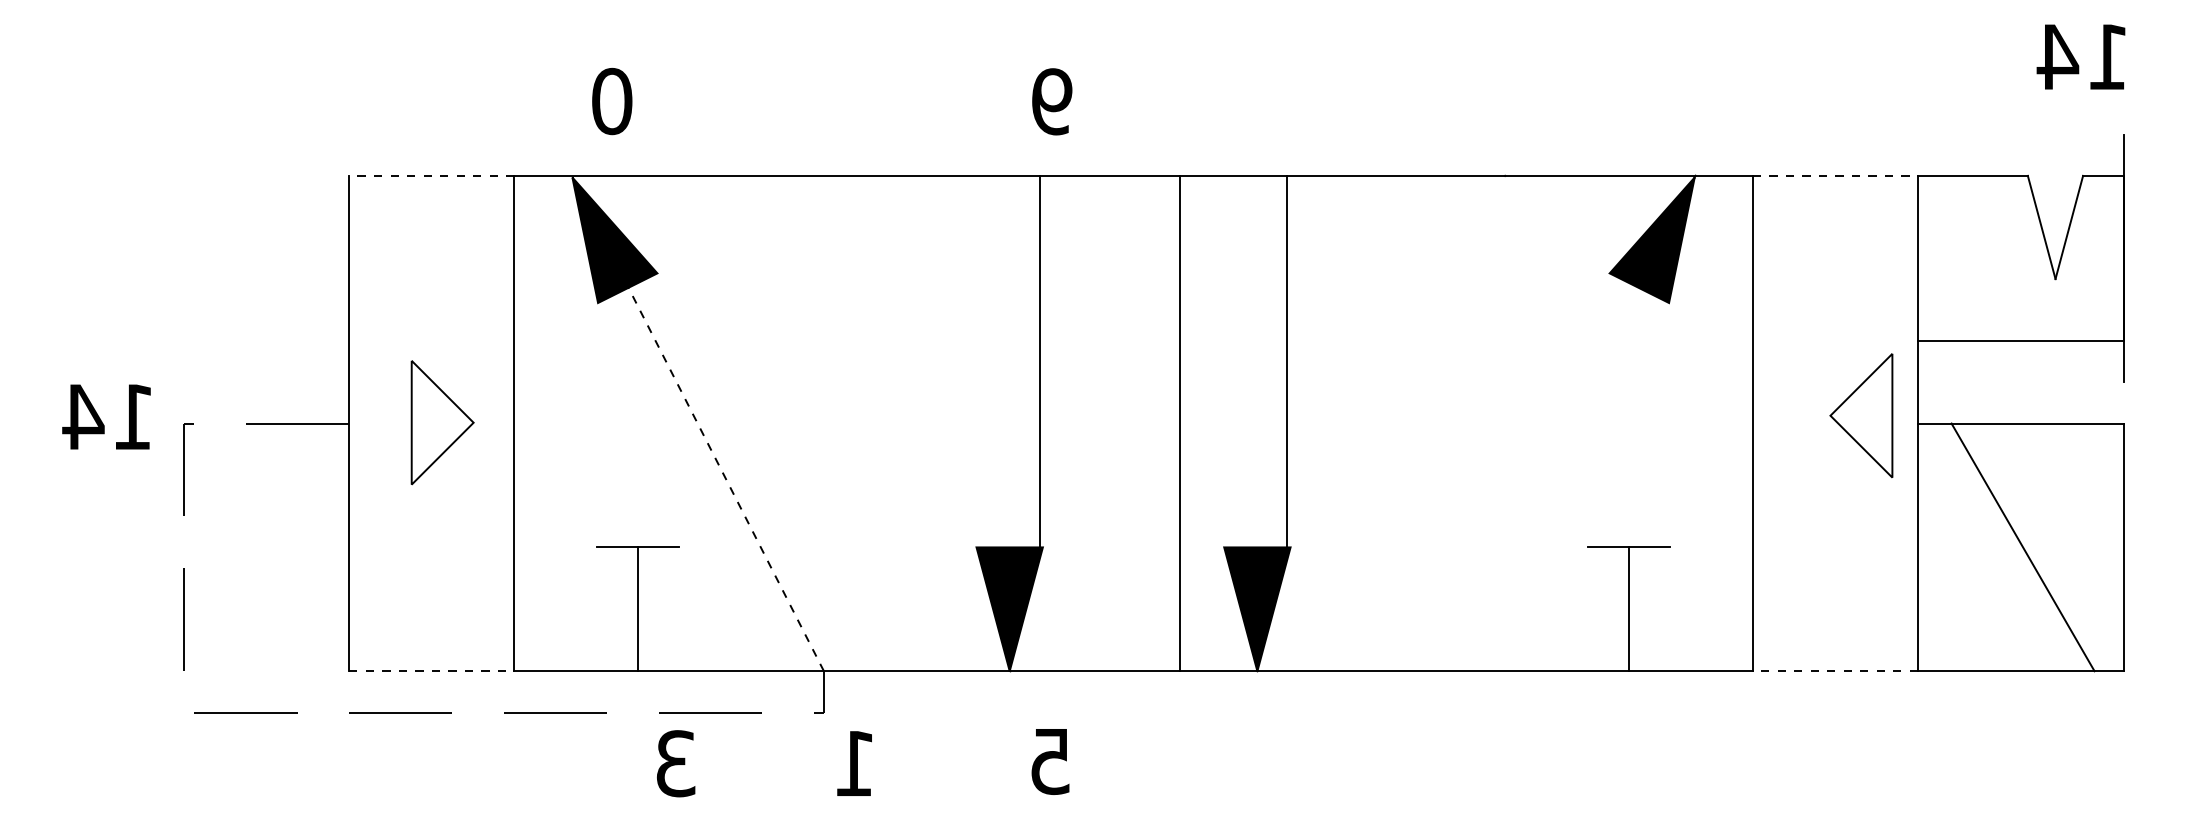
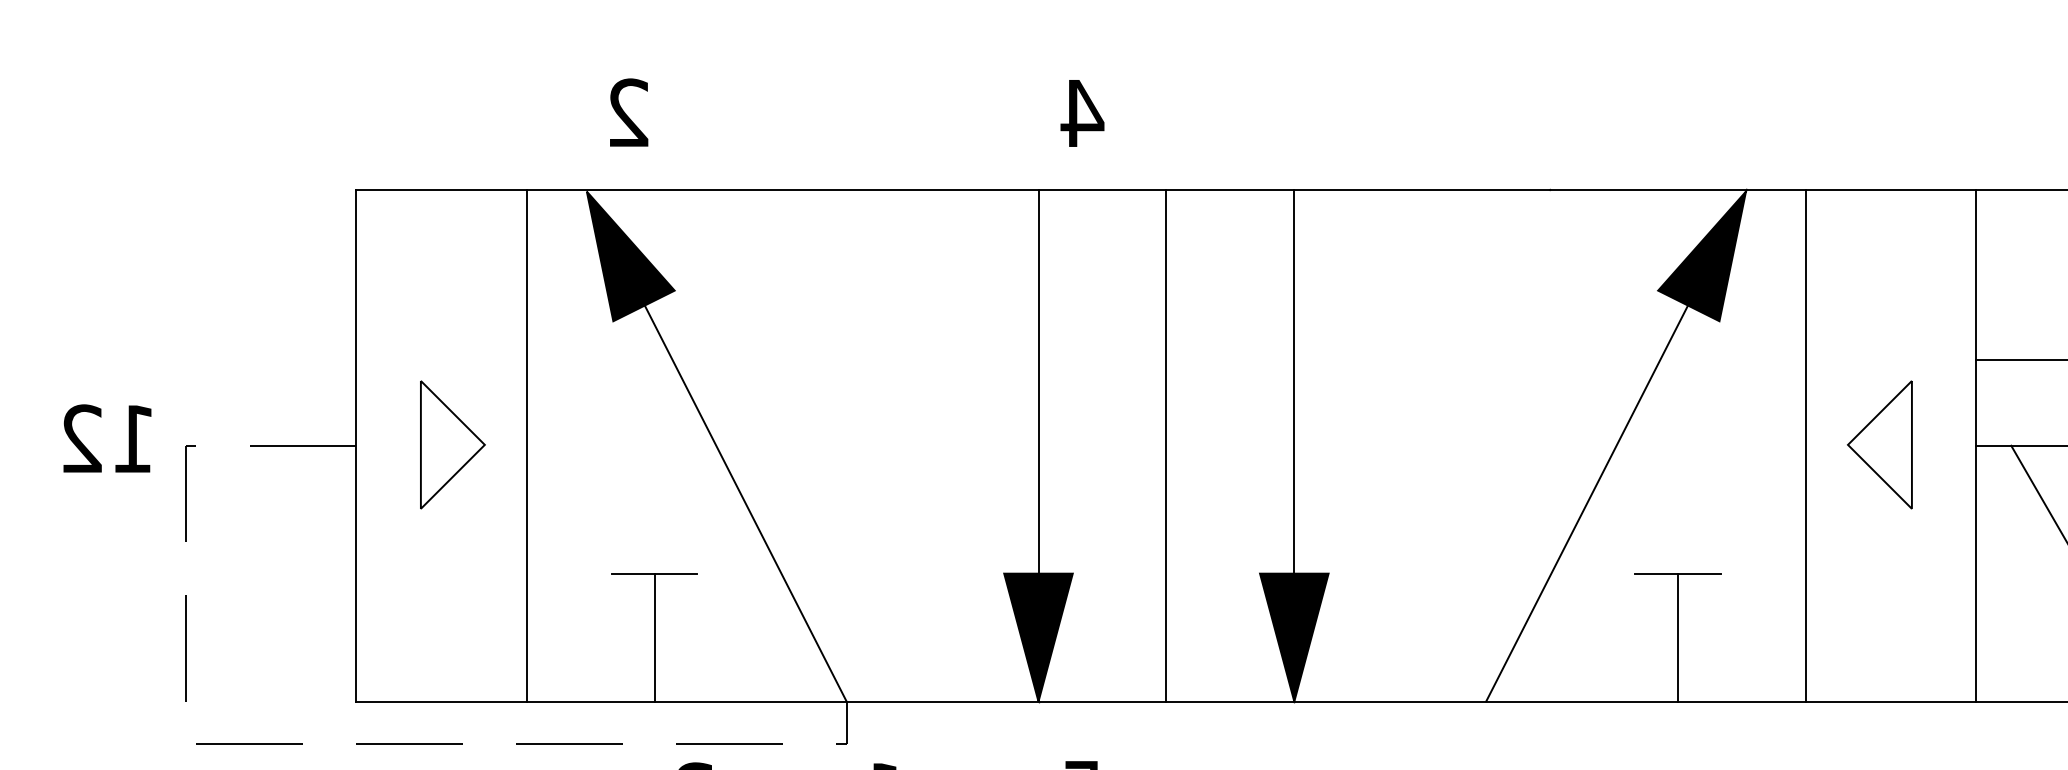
text: (612, 101) -> (628, 113), 0 -> 2
text: (1052, 101) -> (1082, 113), 9 -> 4
line: (431, 175) -> (441, 189), dashed -> solid
line: (1835, 175) -> (1891, 189), dashed -> solid
line: (1039, 361) -> (1038, 381), moved
line: (1287, 361) -> (1294, 381), moved
part: (1861, 415) -> (1880, 444), moved
text: (83, 416) -> (81, 438), 14 -> 12
line: (1179, 423) -> (1166, 445), moved
line: (726, 479) -> (746, 503), dashed -> solid
line: (1540, 479) -> (1586, 503), added
line: (431, 671) -> (441, 701), dashed -> solid
line: (1835, 671) -> (1891, 701), dashed -> solid

